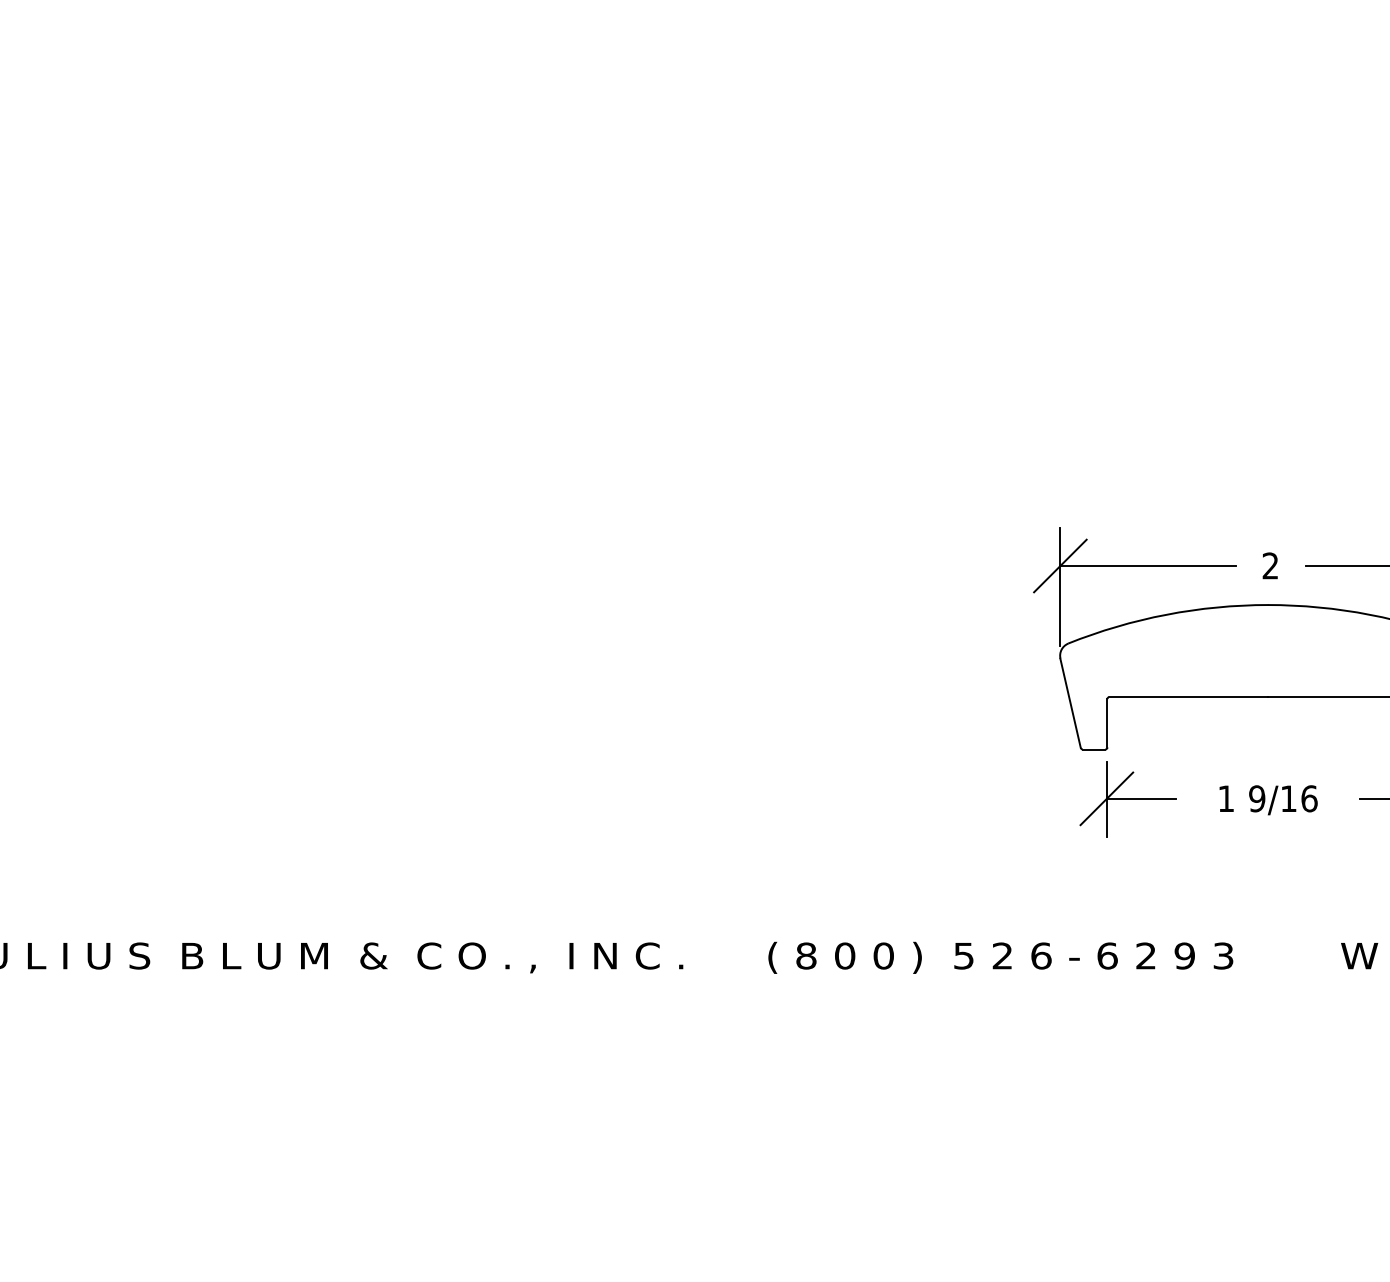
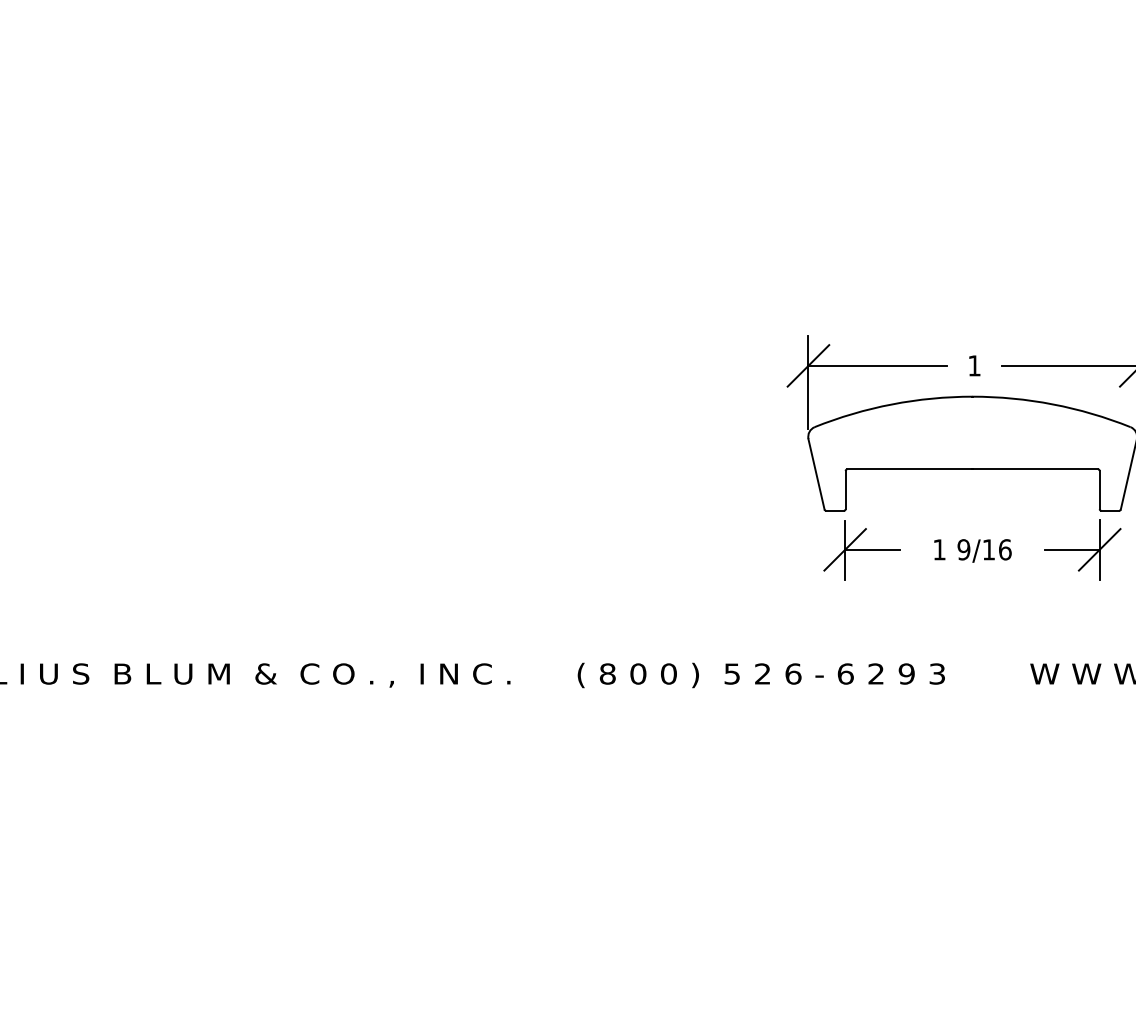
text: (1270, 565) -> (974, 365), 2 -> 1

